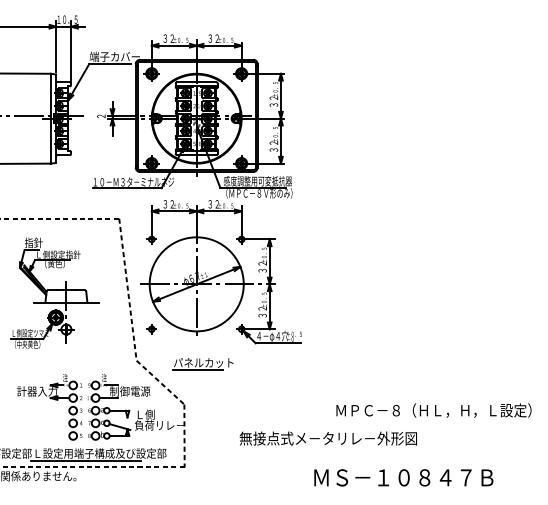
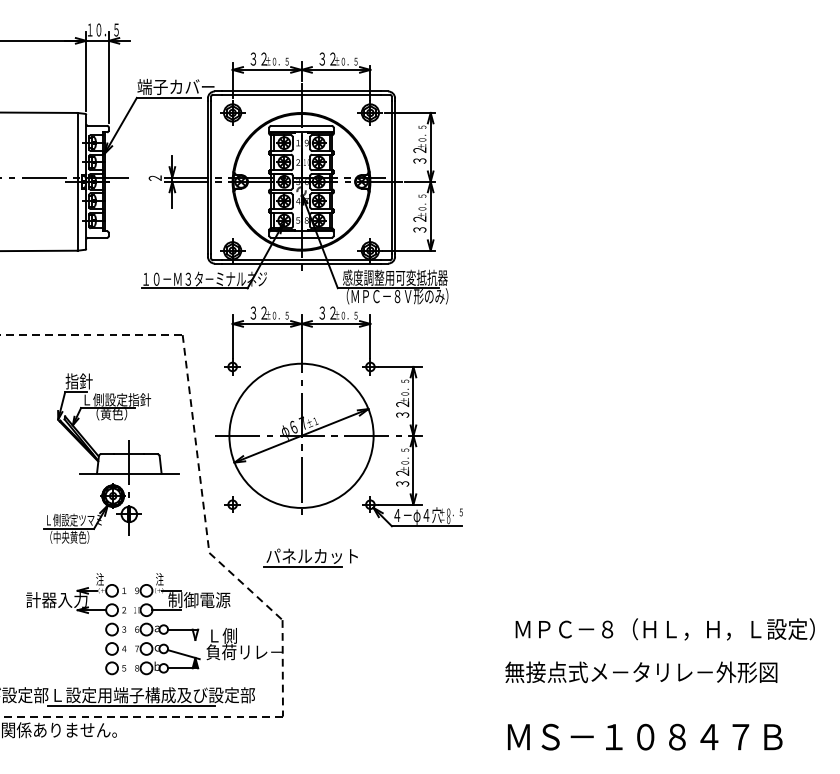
part: (54, 292) -> (111, 457), moved
text: (327, 438) -> (640, 672), moved
text: (403, 477) -> (644, 736), moved

